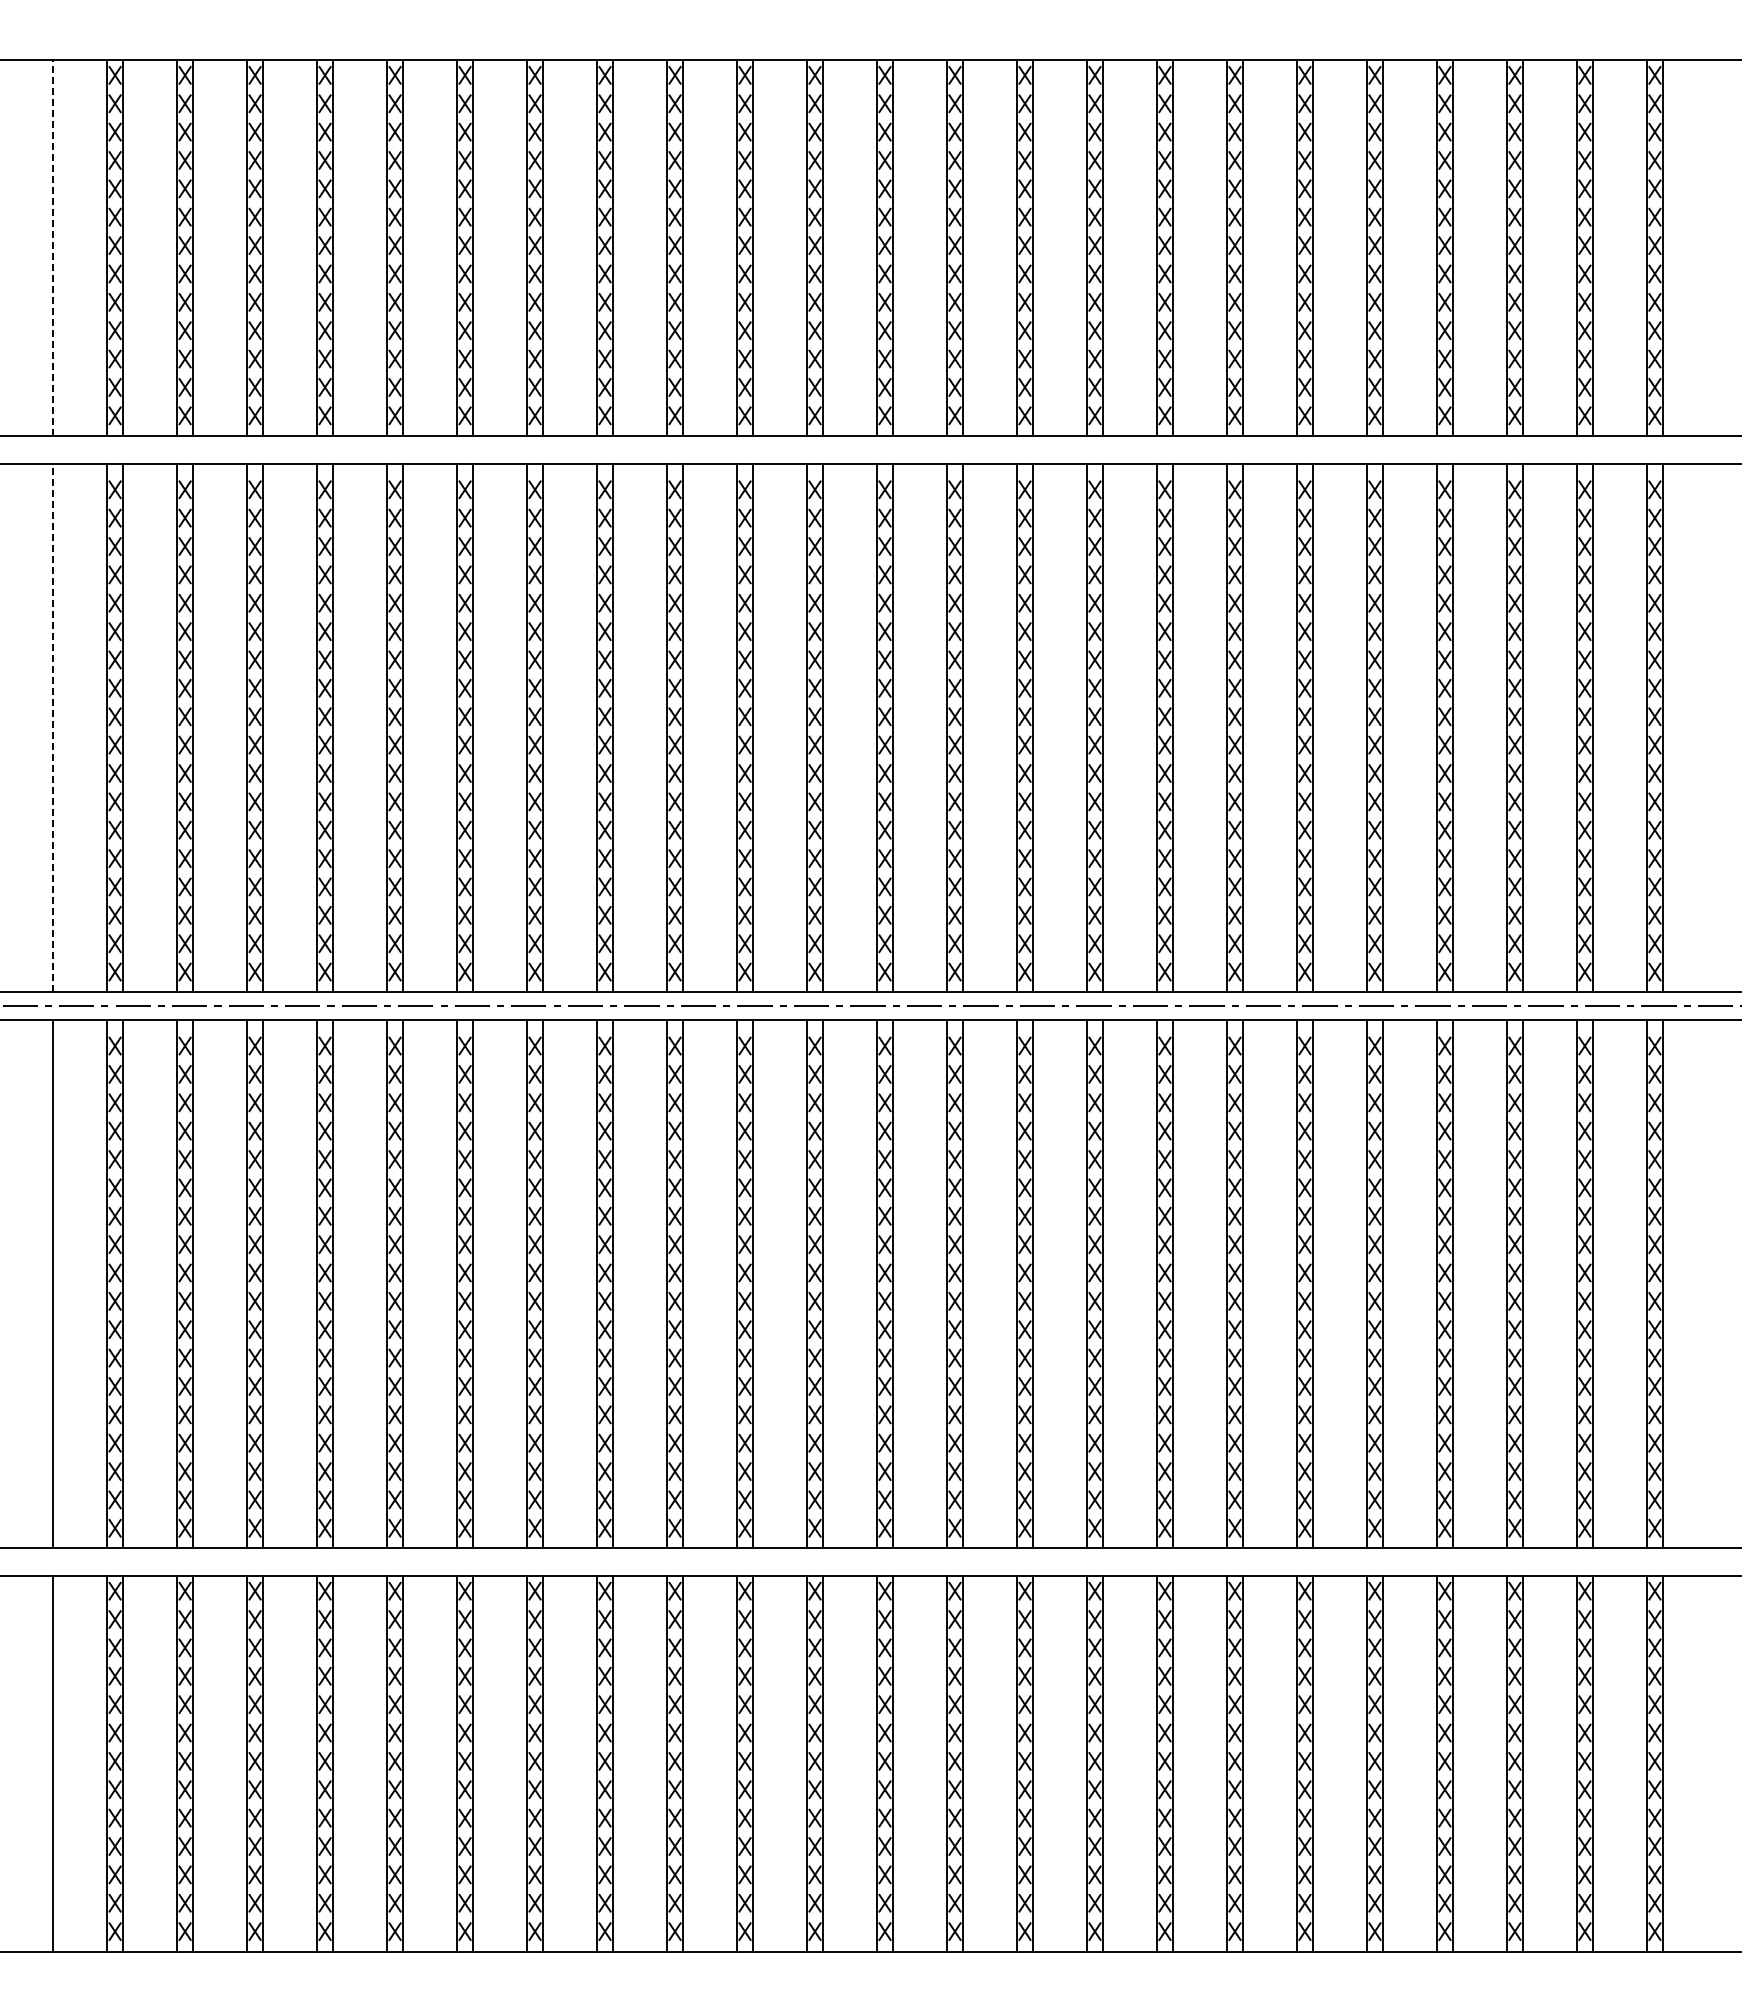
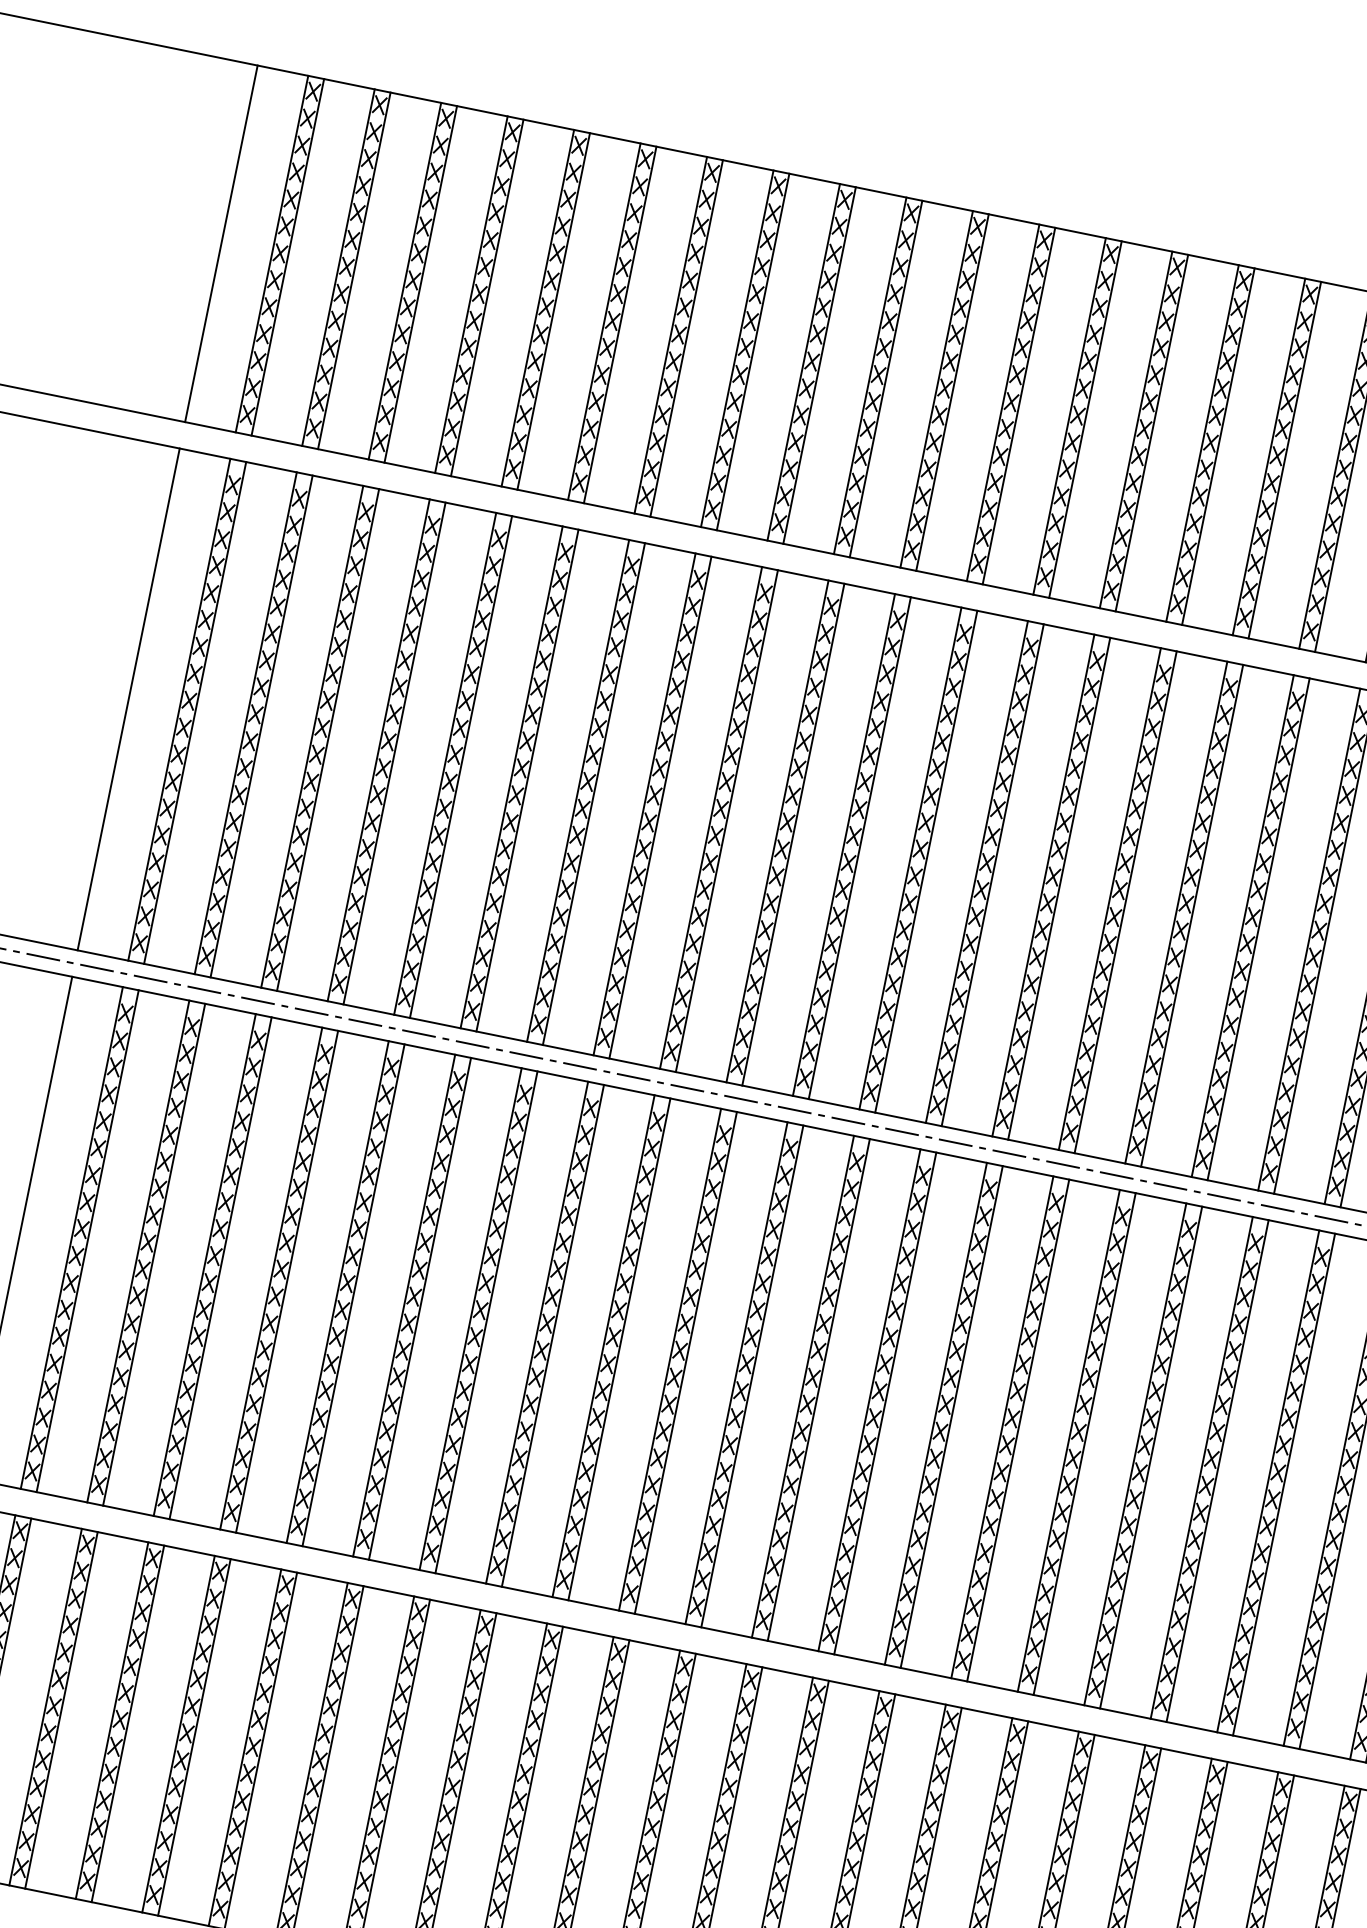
line: (53, 248) -> (221, 244), dashed -> solid
line: (53, 727) -> (128, 699), dashed -> solid

